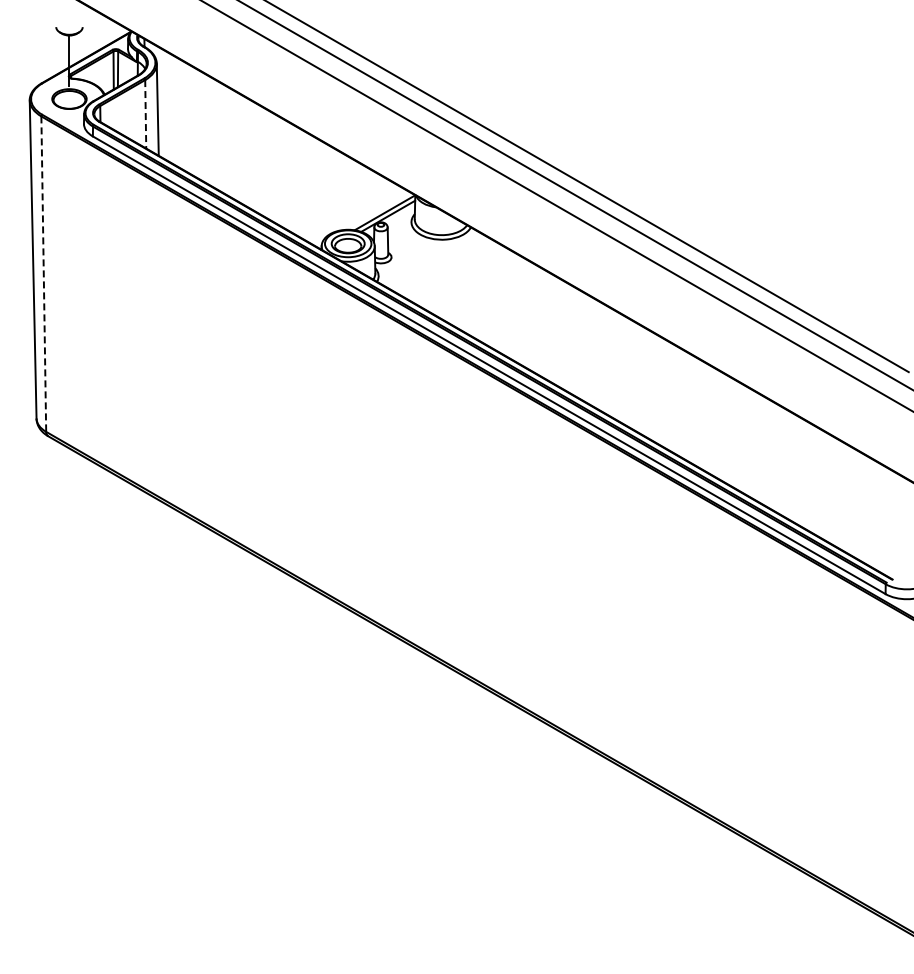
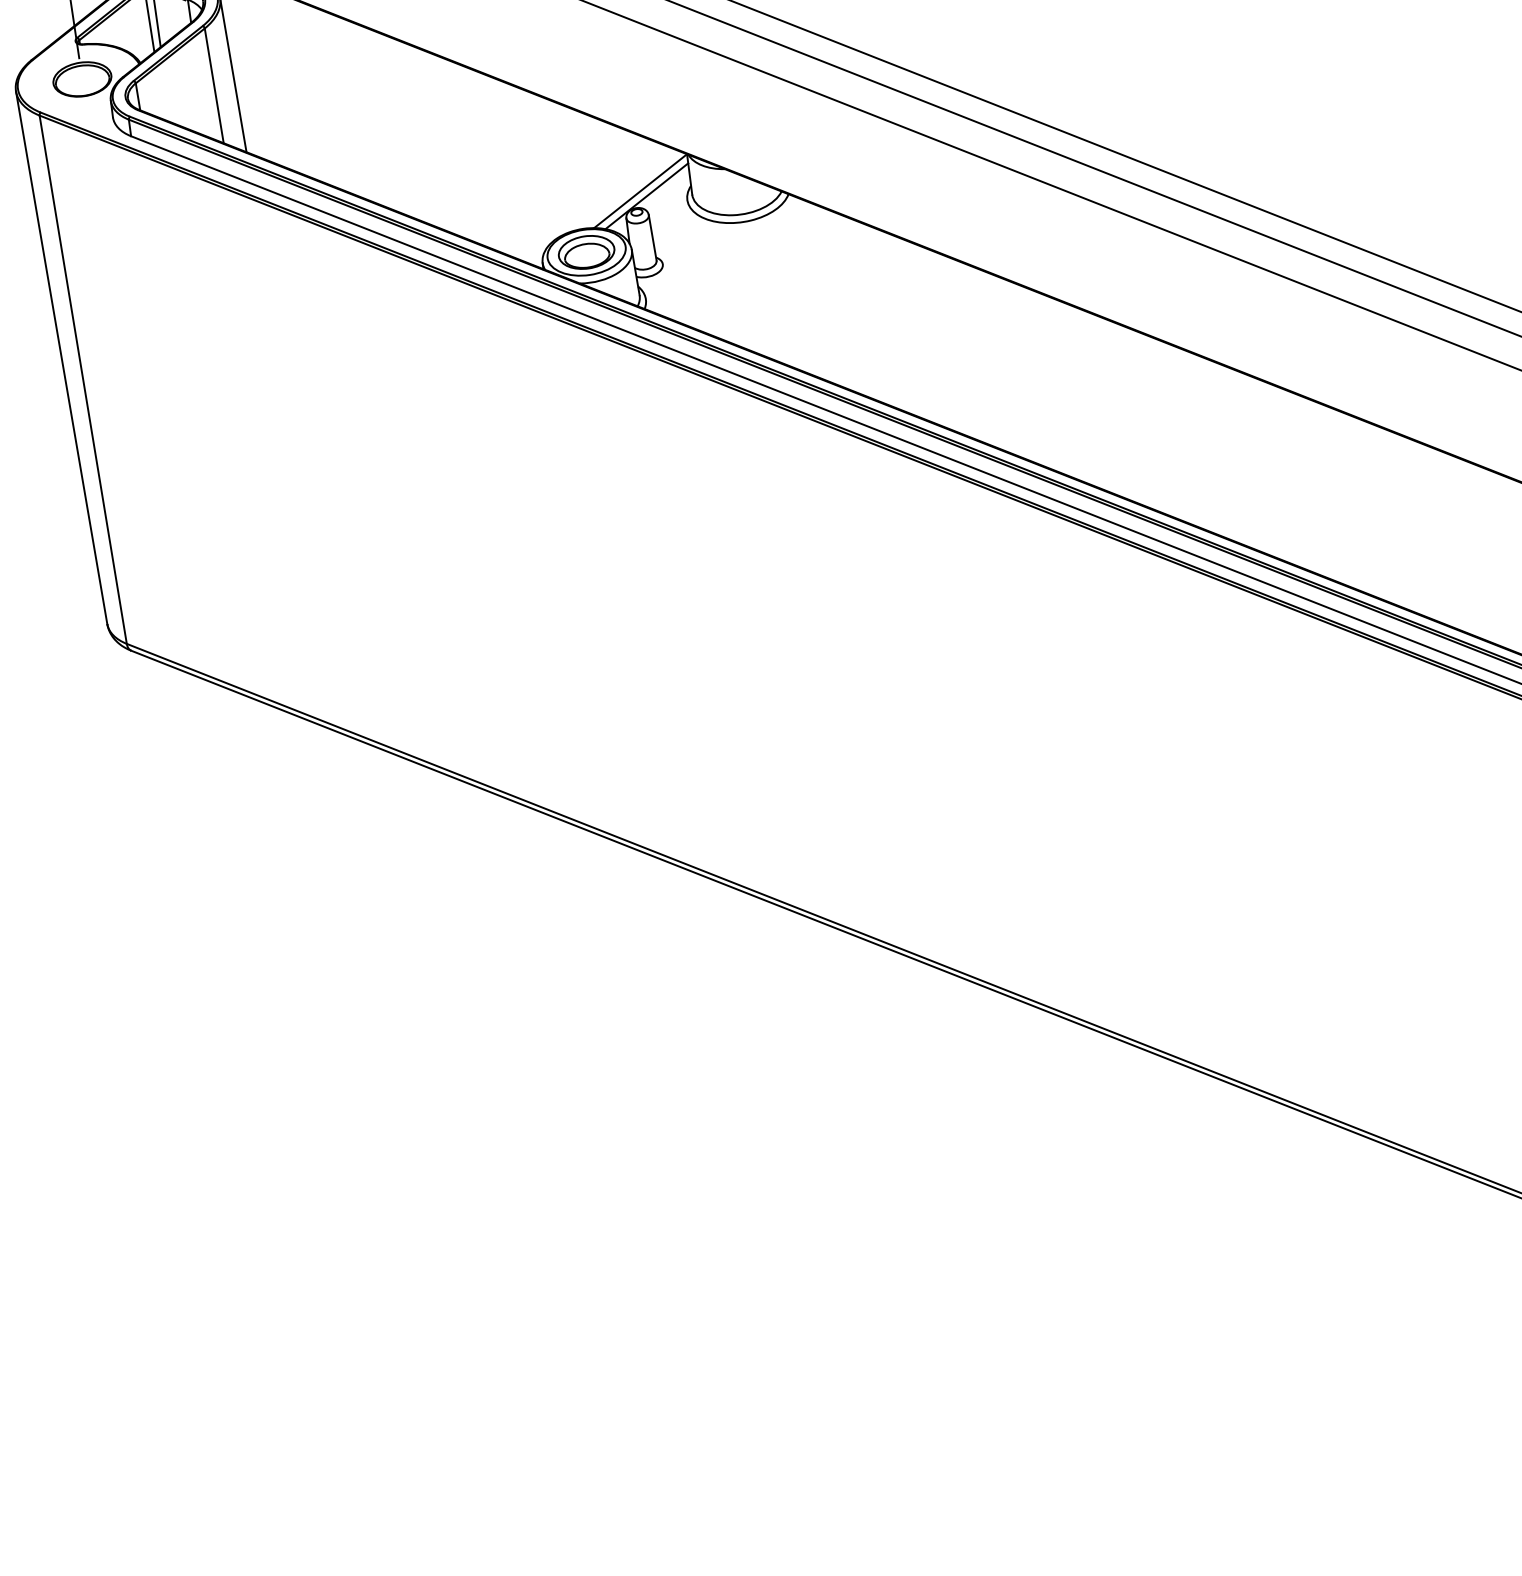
line: (145, 114) -> (213, 86), dashed -> solid
line: (43, 274) -> (82, 380), dashed -> solid

